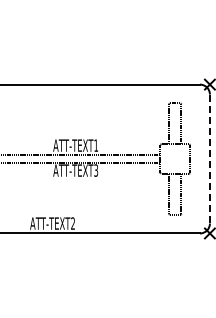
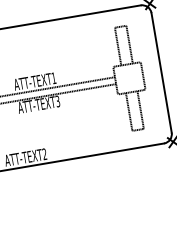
line: (209, 159) -> (161, 73), dashed -> solid

